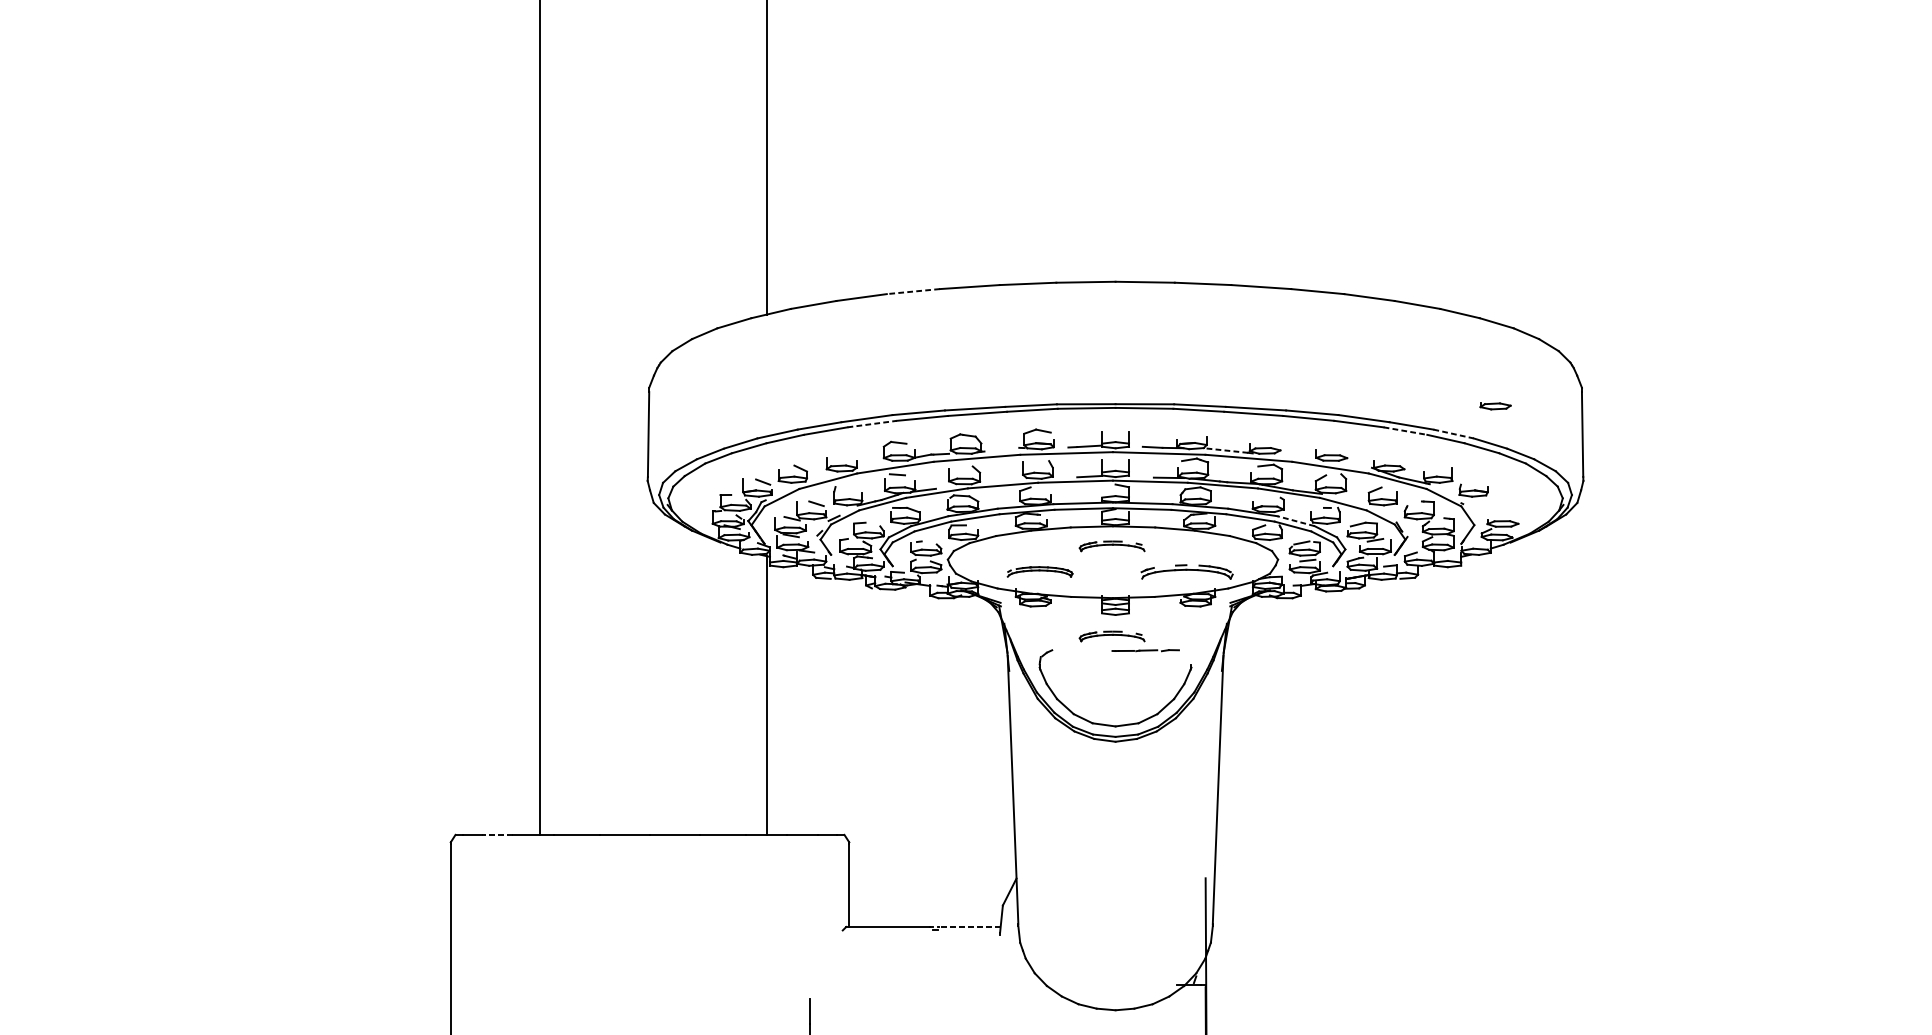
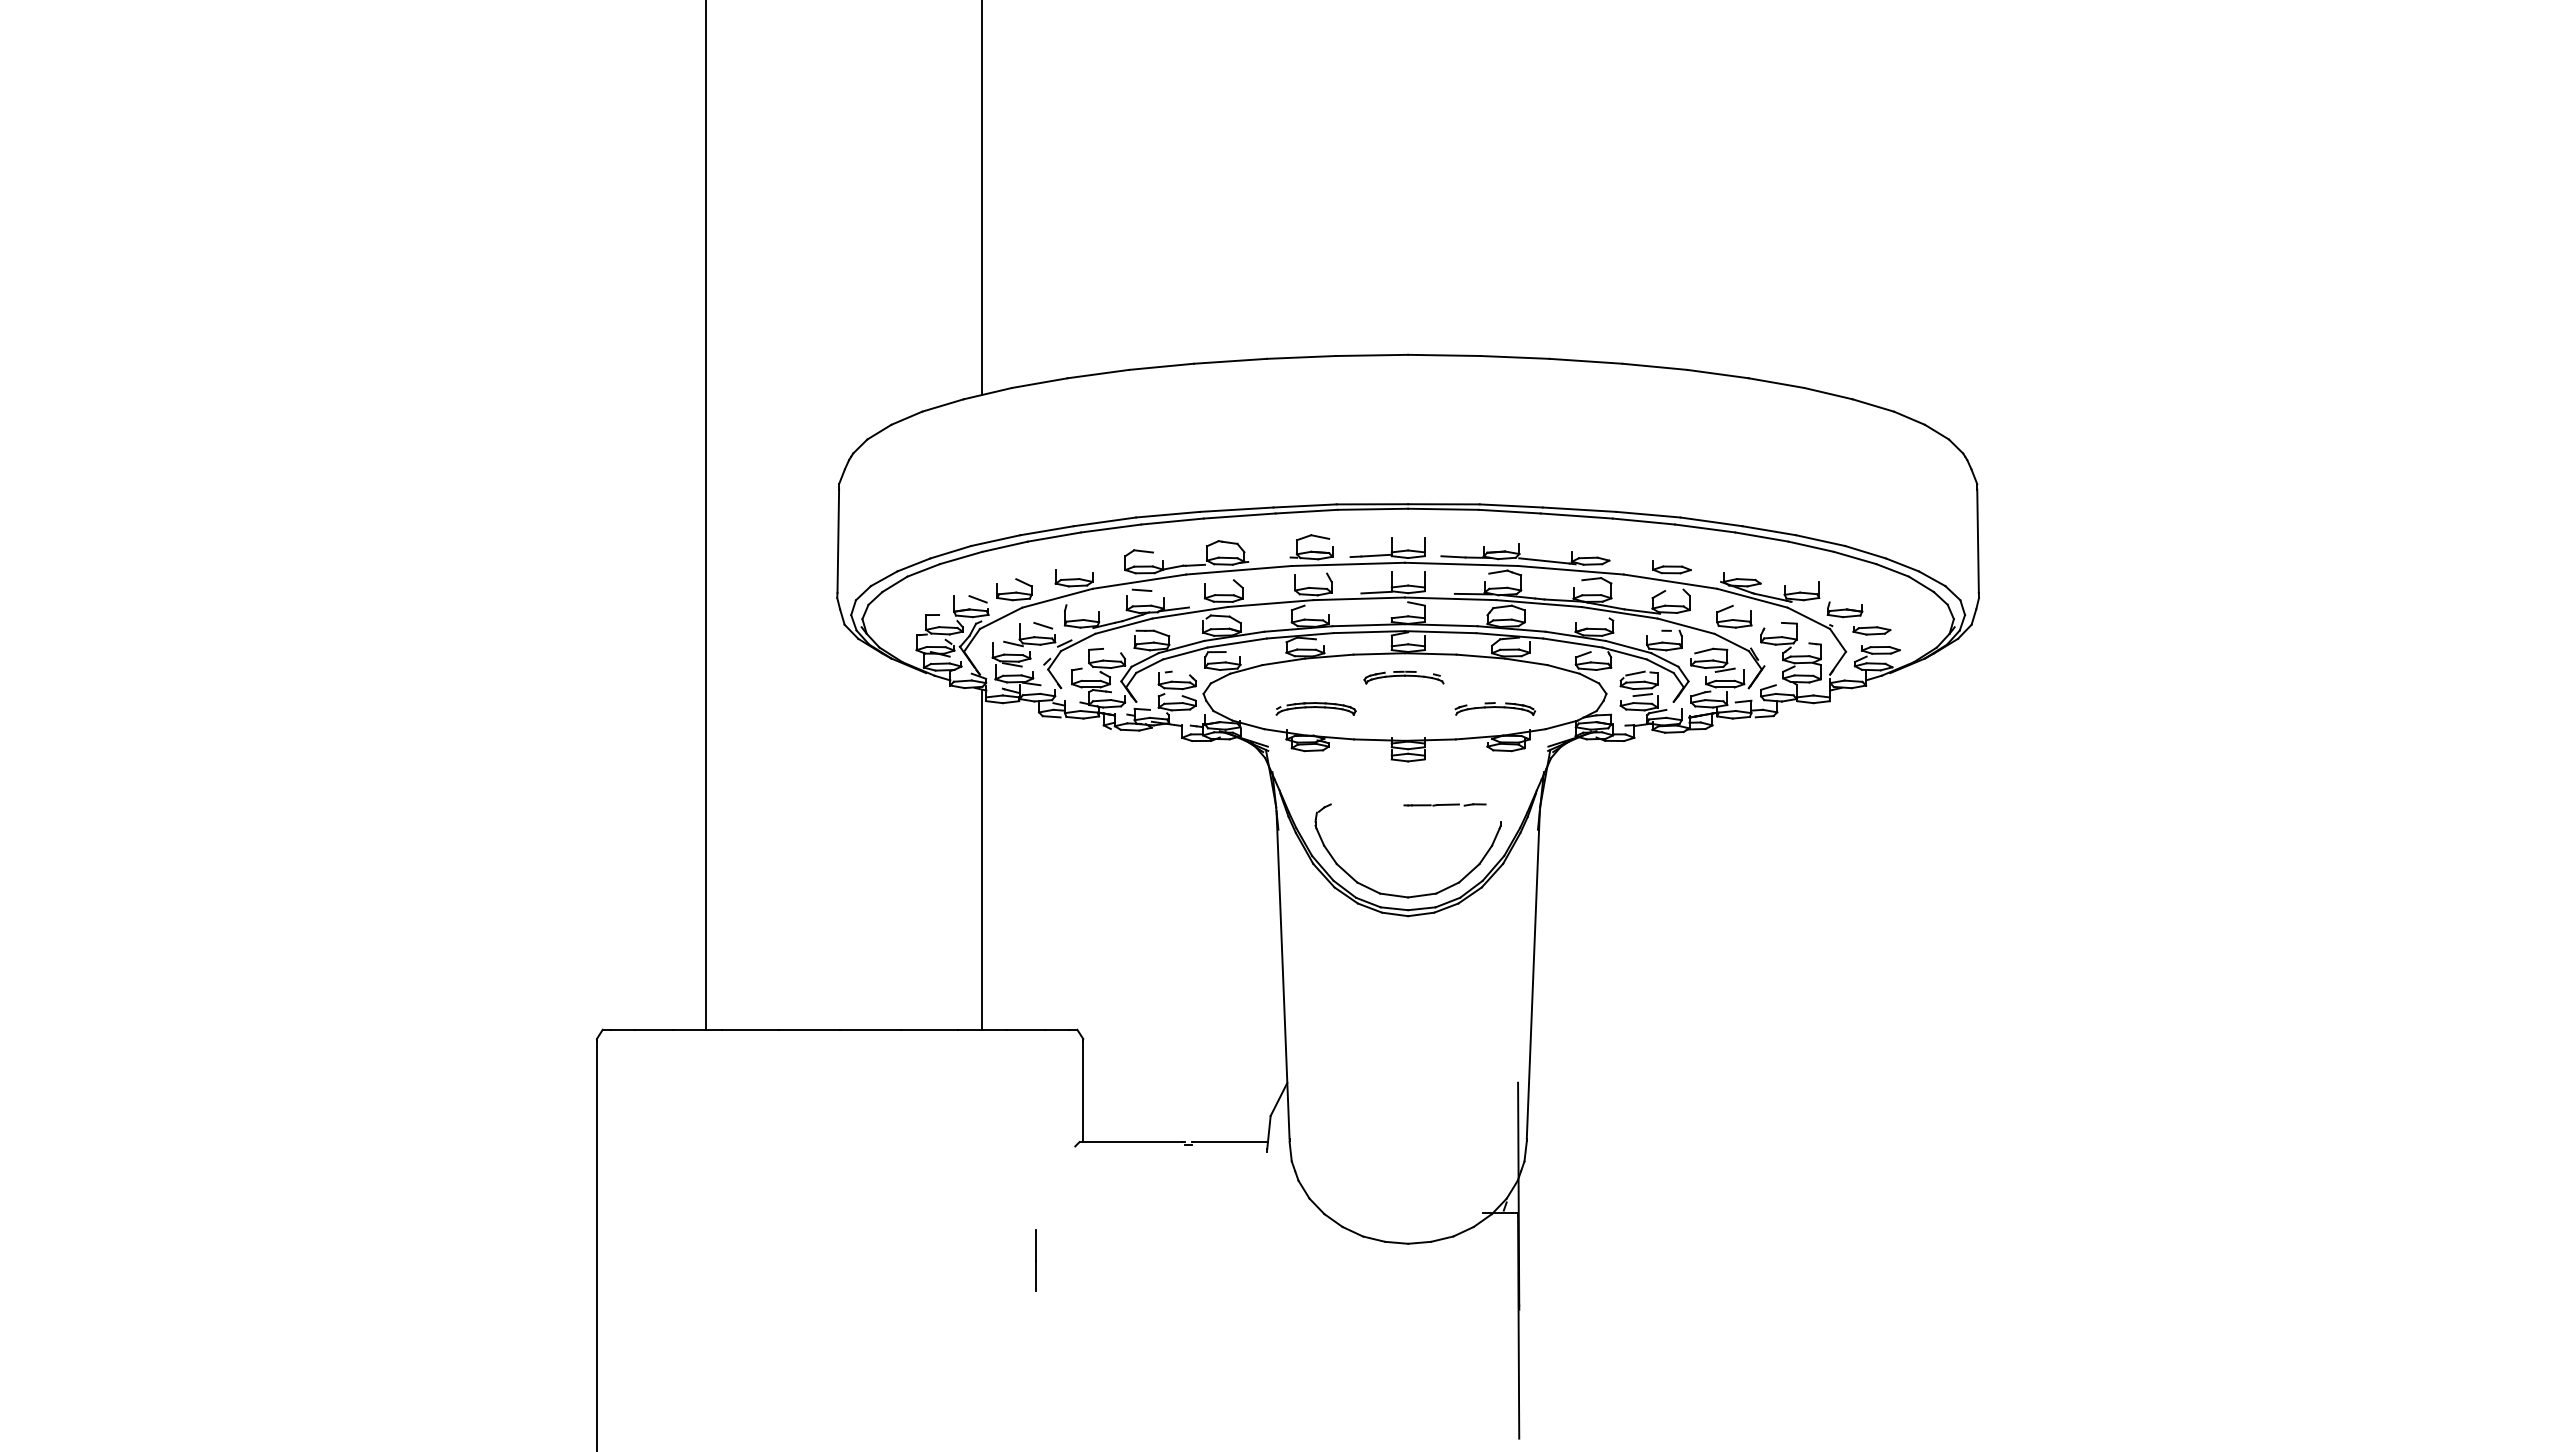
line: (913, 291) -> (1161, 366), dashed -> solid
part: (1495, 406) -> (1871, 630), moved
line: (872, 424) -> (1111, 528), dashed -> solid
line: (1405, 431) -> (1762, 537), dashed -> solid
line: (1454, 433) -> (1821, 540), dashed -> solid
line: (1227, 451) -> (1544, 561), dashed -> solid
line: (1295, 520) -> (1627, 646), dashed -> solid
part: (1186, 571) -> (1494, 708), size x0.71
part: (1111, 636) -> (1403, 787), removed
line: (497, 834) -> (653, 1029), dashed -> solid
line: (969, 927) -> (1230, 1142), dashed -> solid

